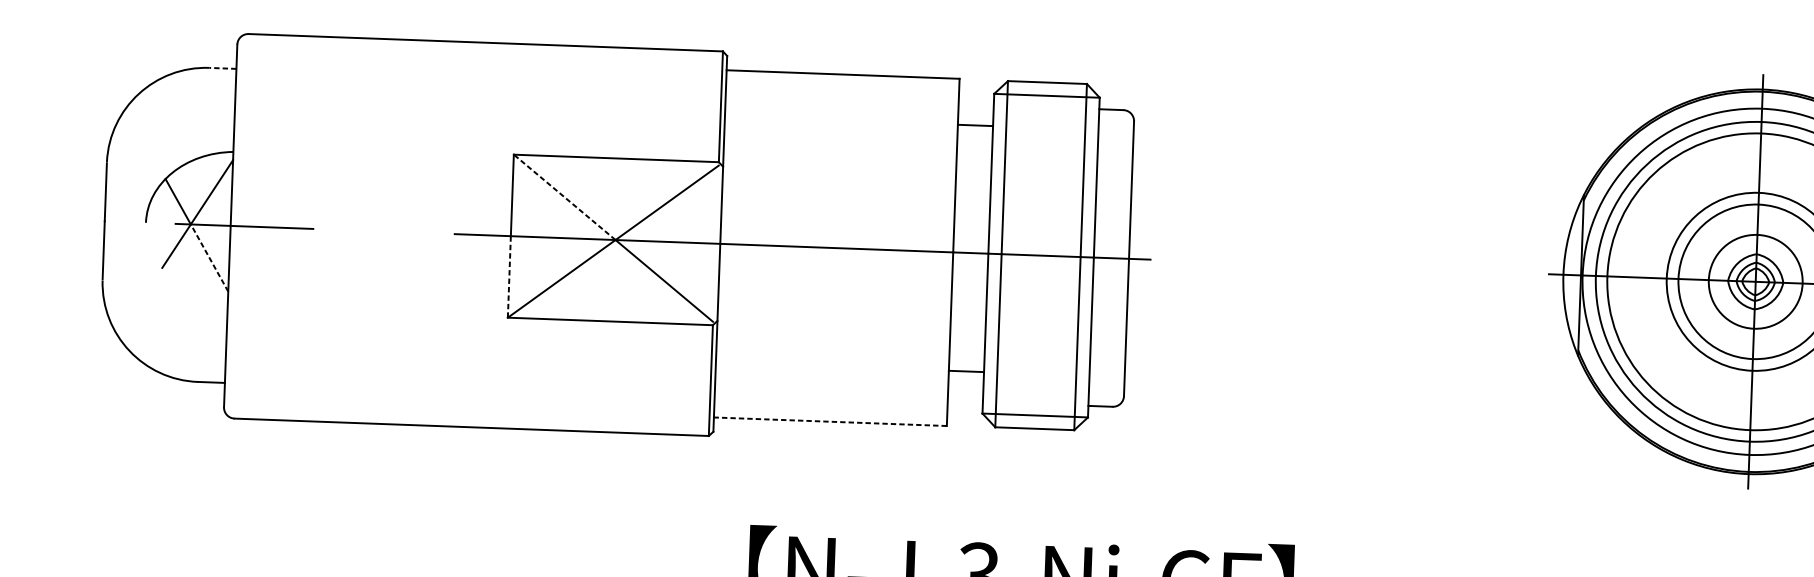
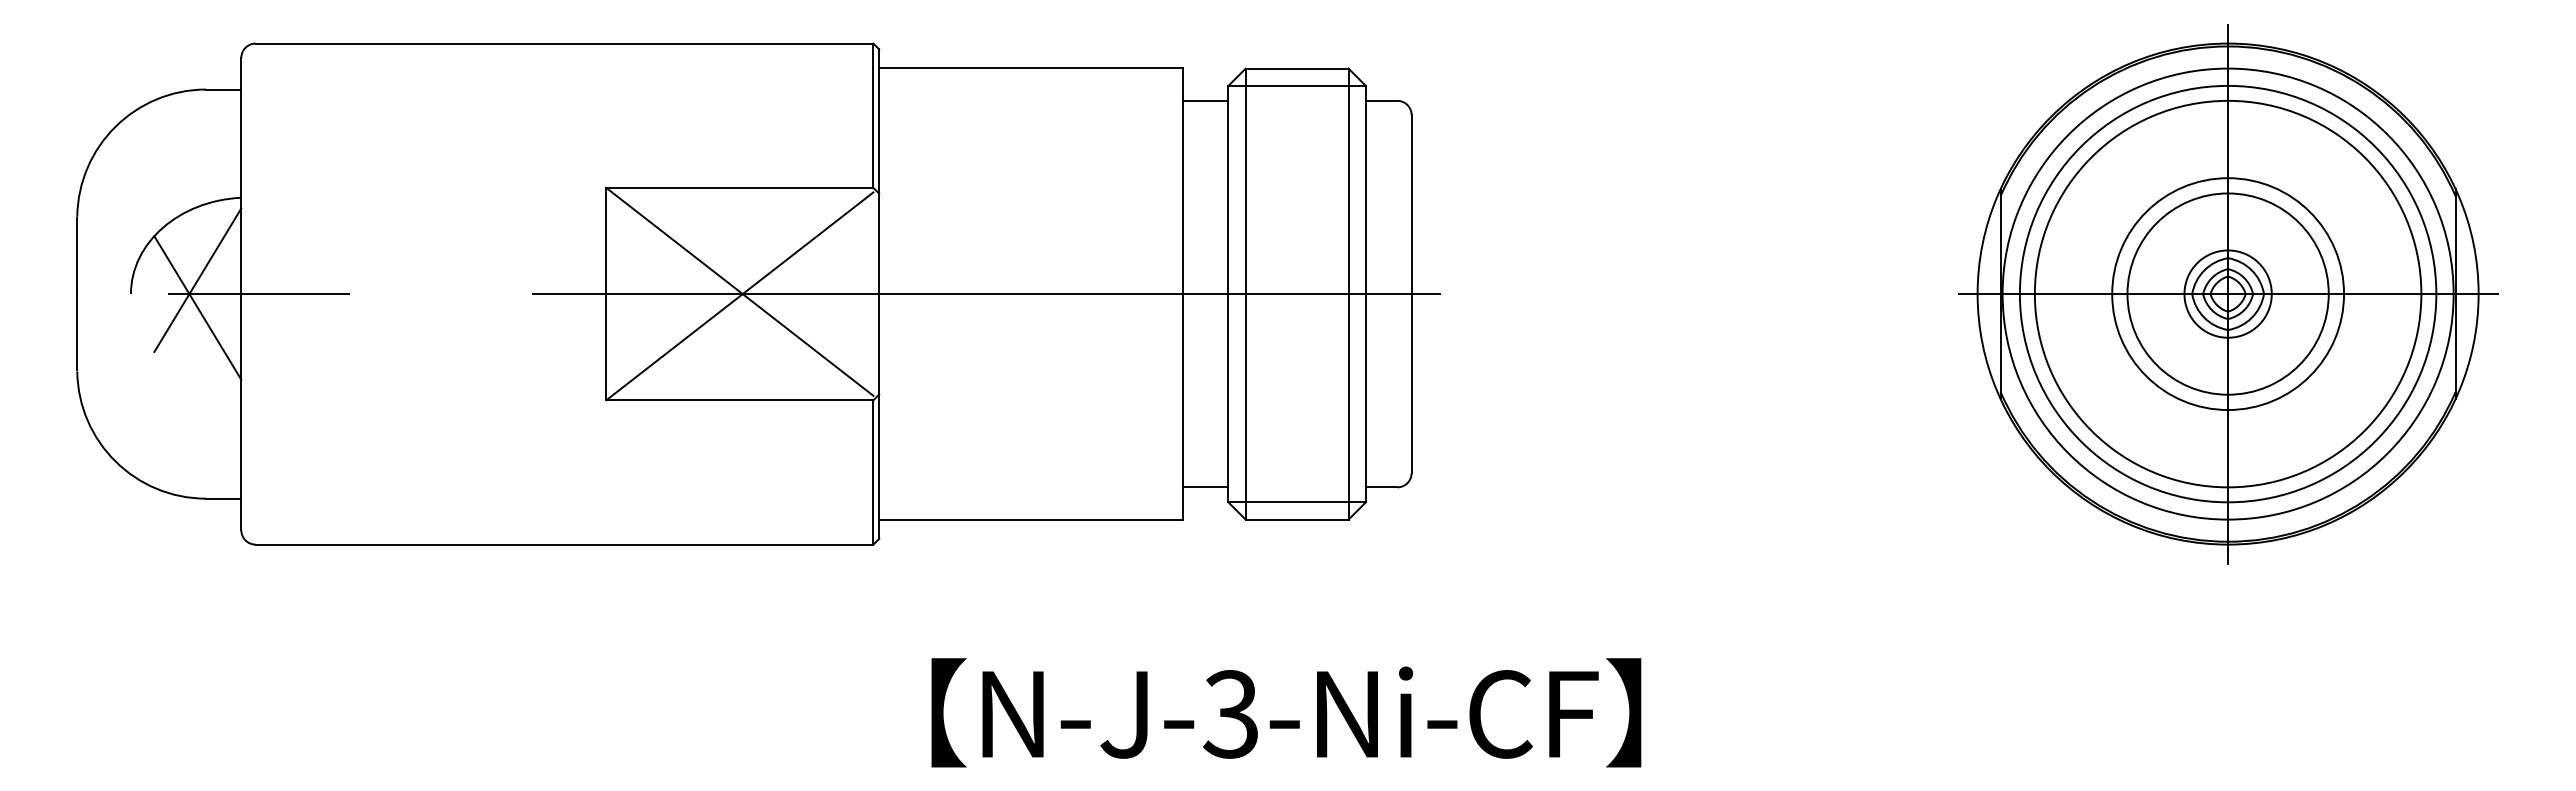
line: (222, 68) -> (223, 89), dashed -> solid
line: (975, 125) -> (1205, 100), moved
line: (564, 196) -> (674, 240), dashed -> solid
line: (209, 257) -> (215, 336), dashed -> solid
line: (509, 276) -> (606, 346), dashed -> solid
circle: (1755, 281) -> (2227, 293), size x0.71
line: (966, 371) -> (1205, 487), moved
line: (830, 421) -> (1030, 520), dashed -> solid

